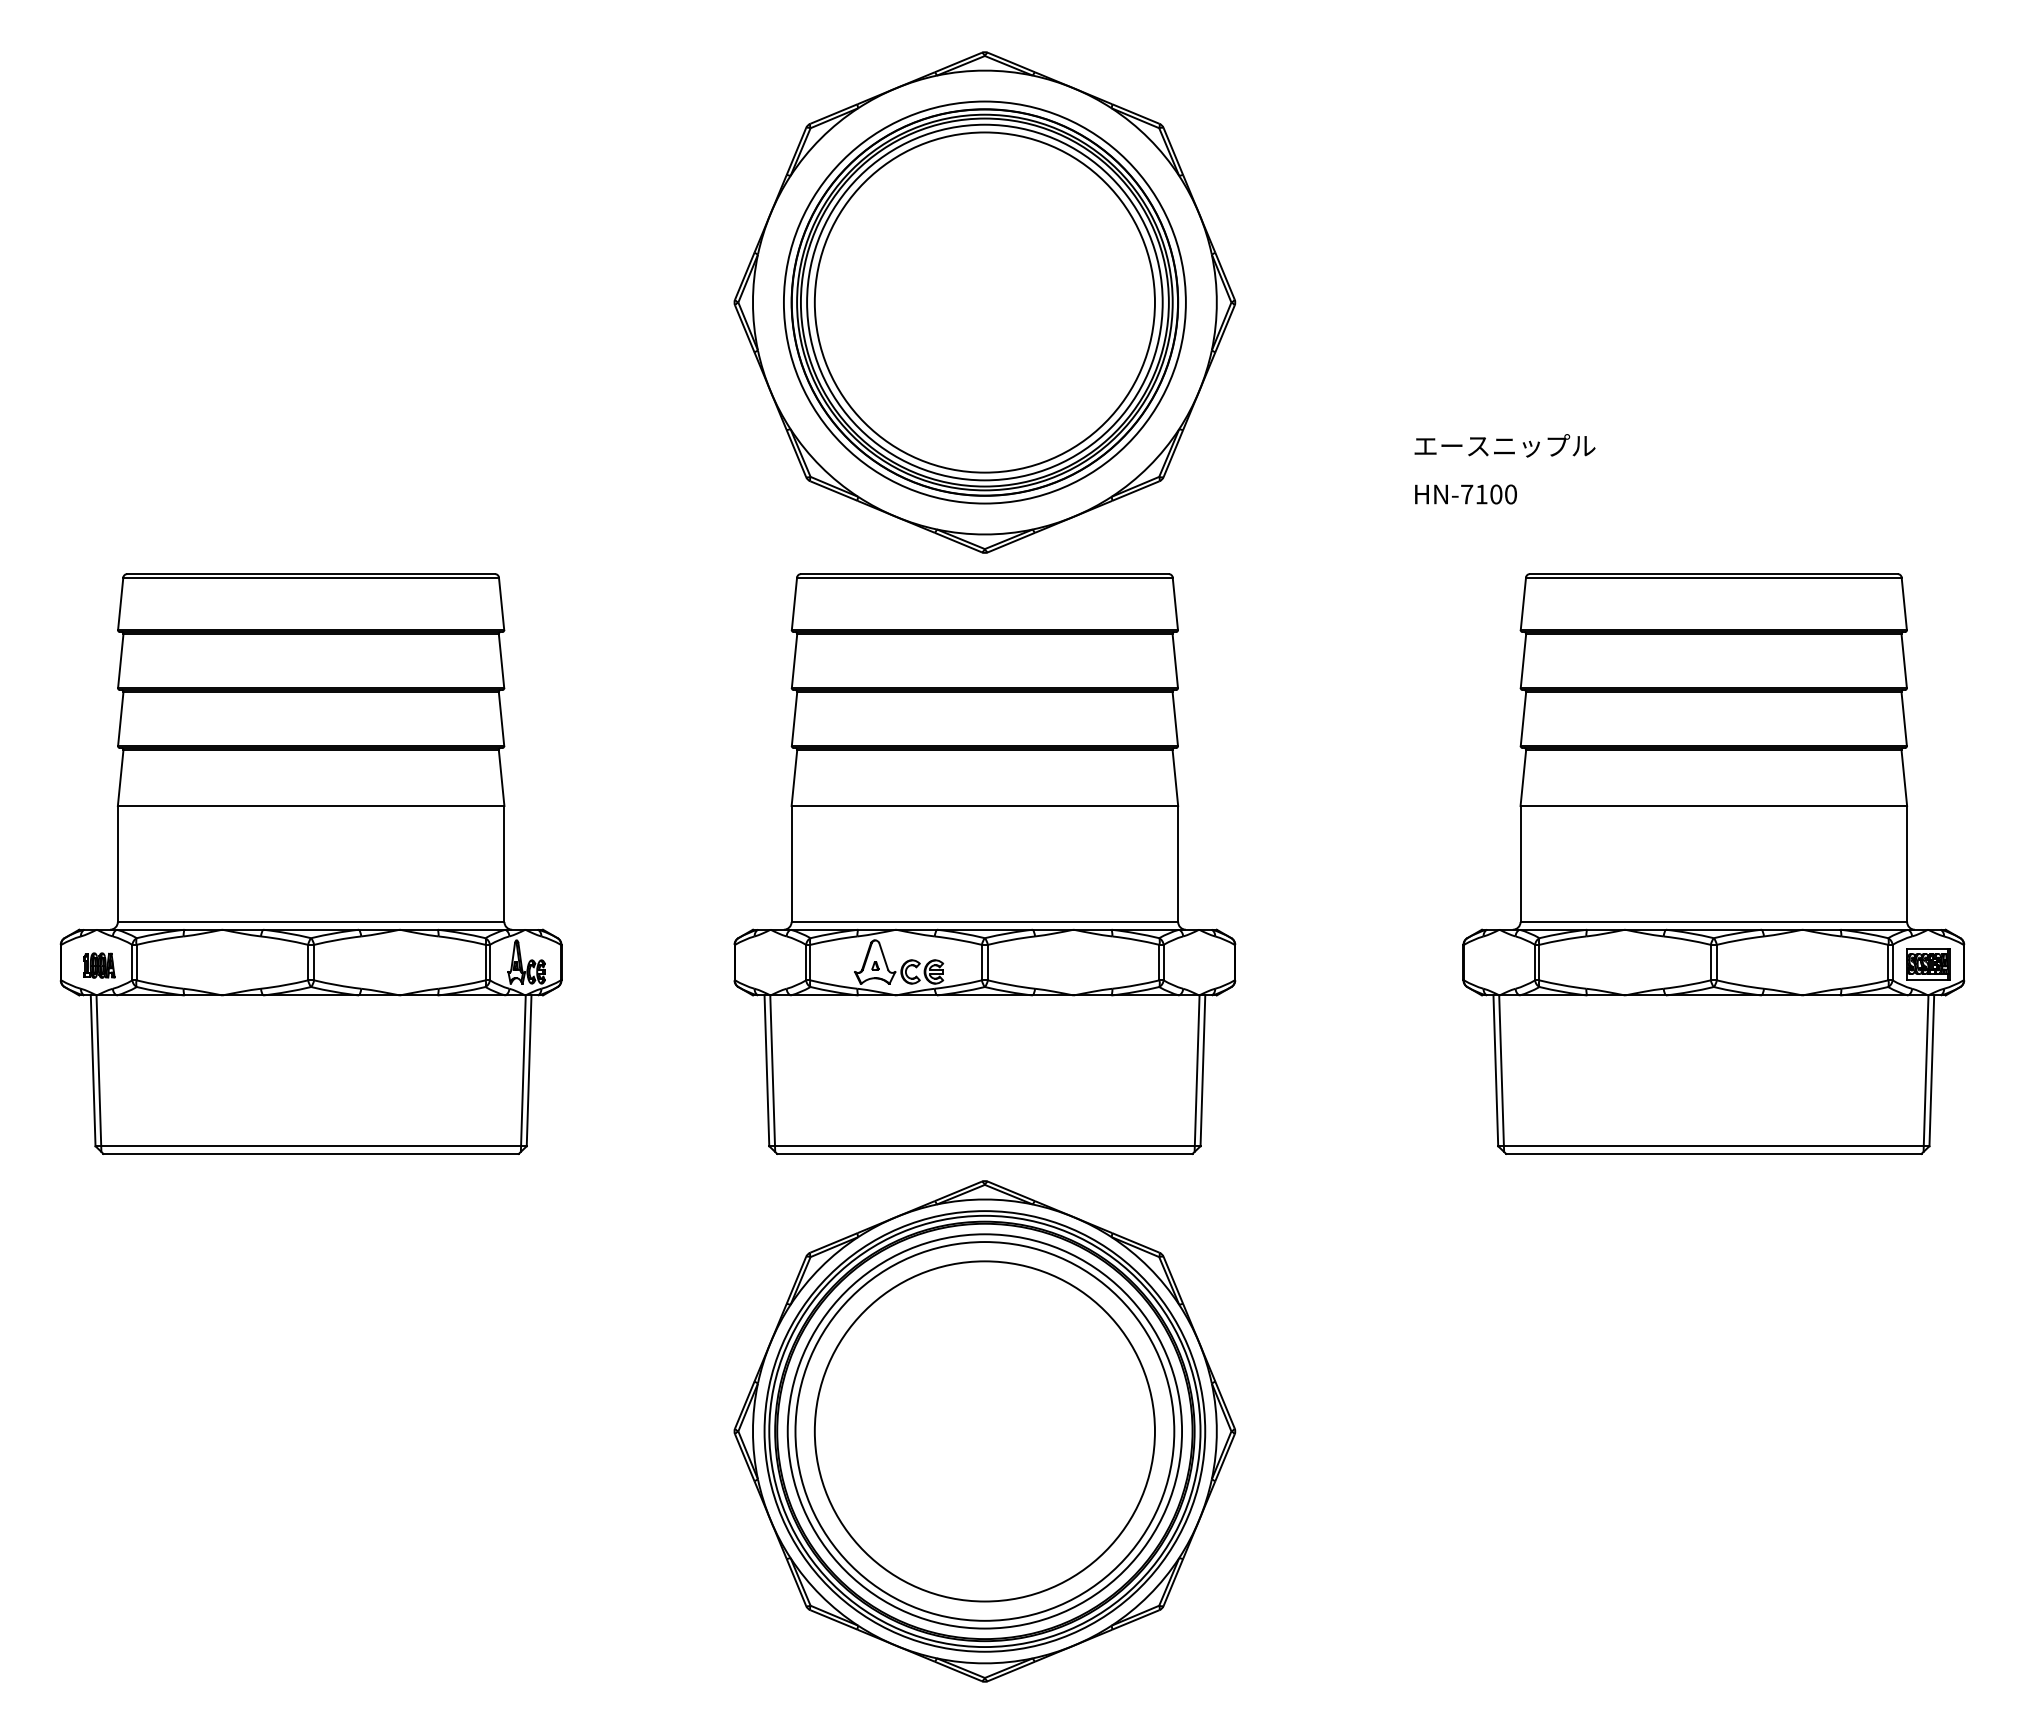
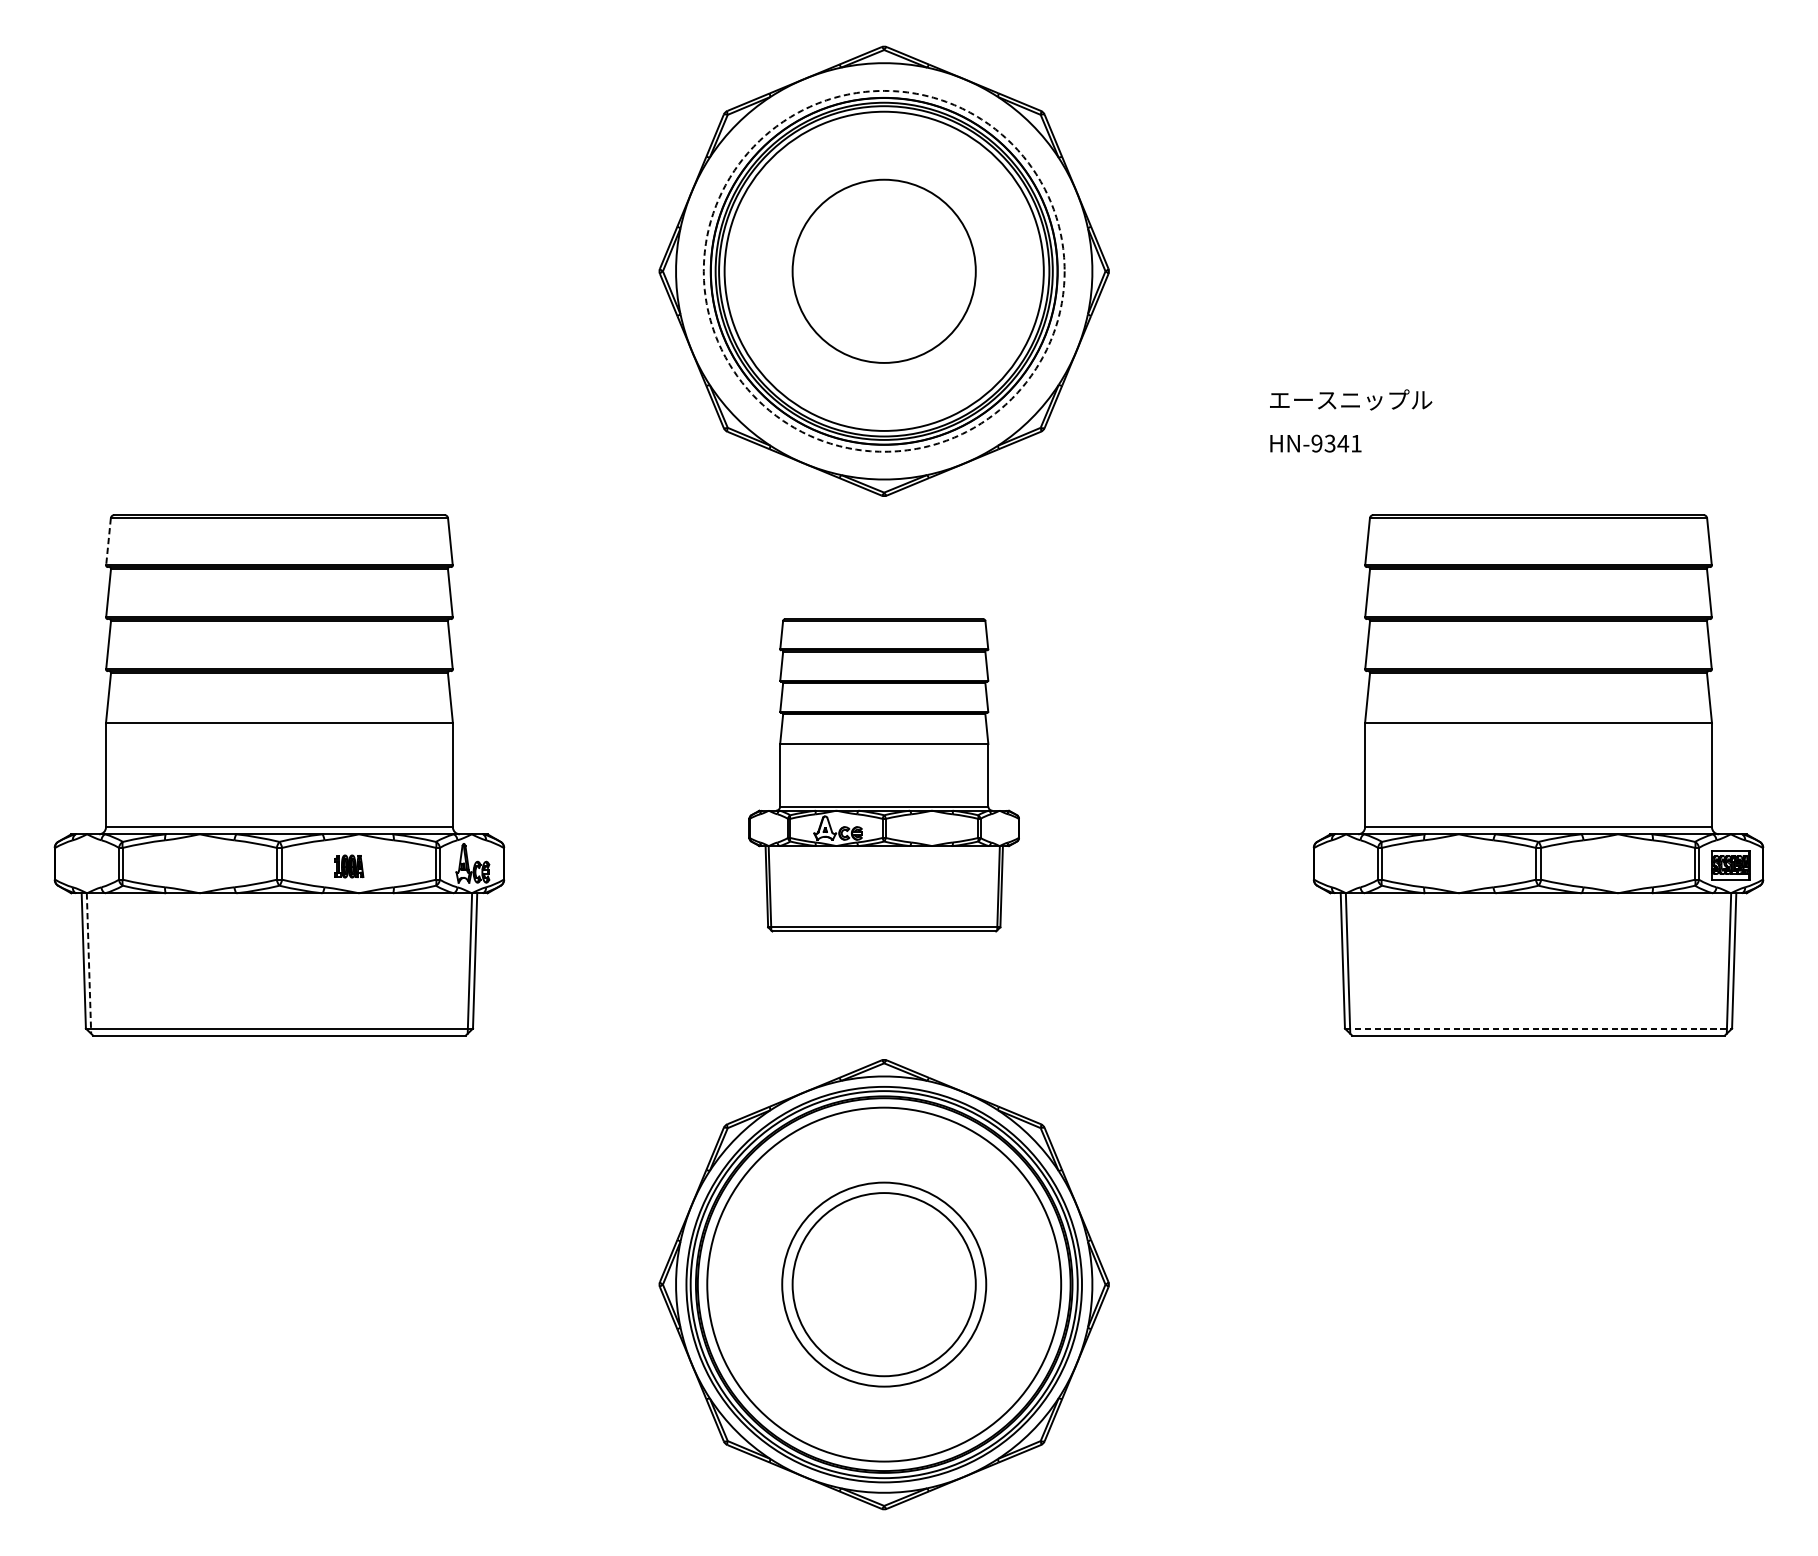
circle: (984, 302) -> (883, 271), size x0.6
circle: (984, 302) -> (883, 271), solid -> dashed
text: (1488, 494) -> (1336, 443), HN-7100 -> HN-9341
line: (120, 604) -> (108, 542), solid -> dashed
part: (984, 863) -> (883, 774), size x0.6
part: (99, 965) -> (349, 866), moved
line: (98, 1074) -> (88, 964), solid -> dashed
line: (1713, 1146) -> (1538, 1028), solid -> dashed
circle: (984, 1431) -> (883, 1284), size x0.6
circle: (984, 1431) -> (883, 1284), size x0.6

